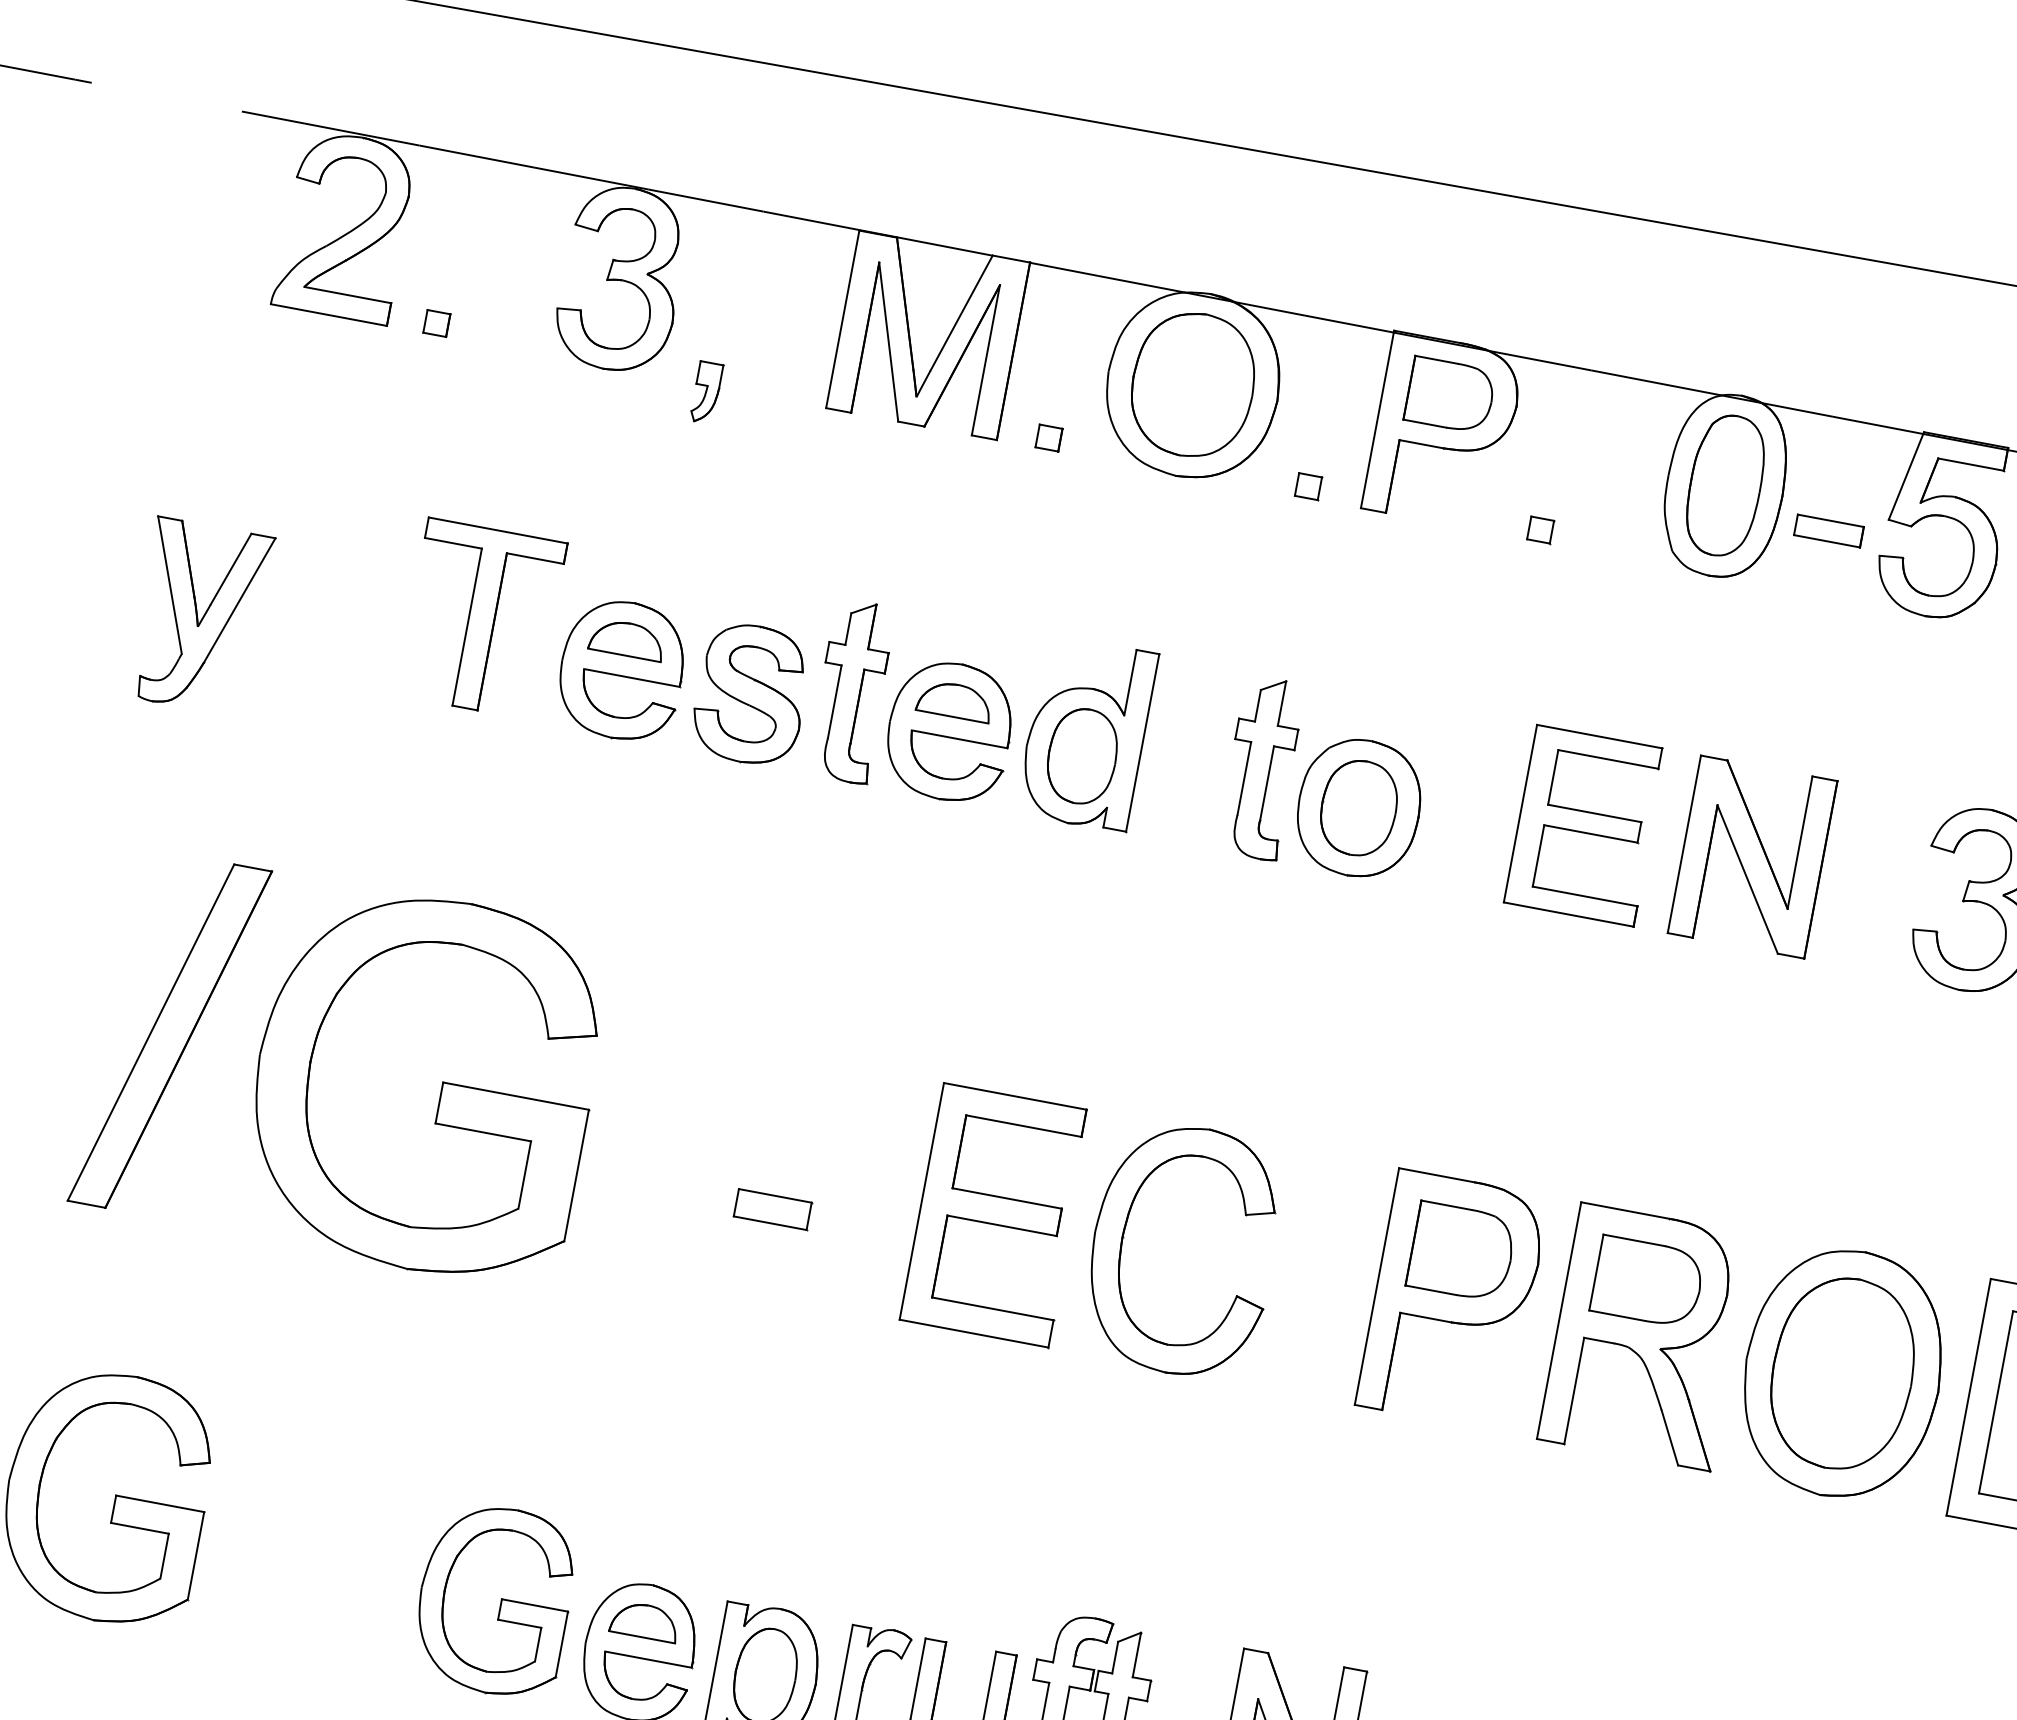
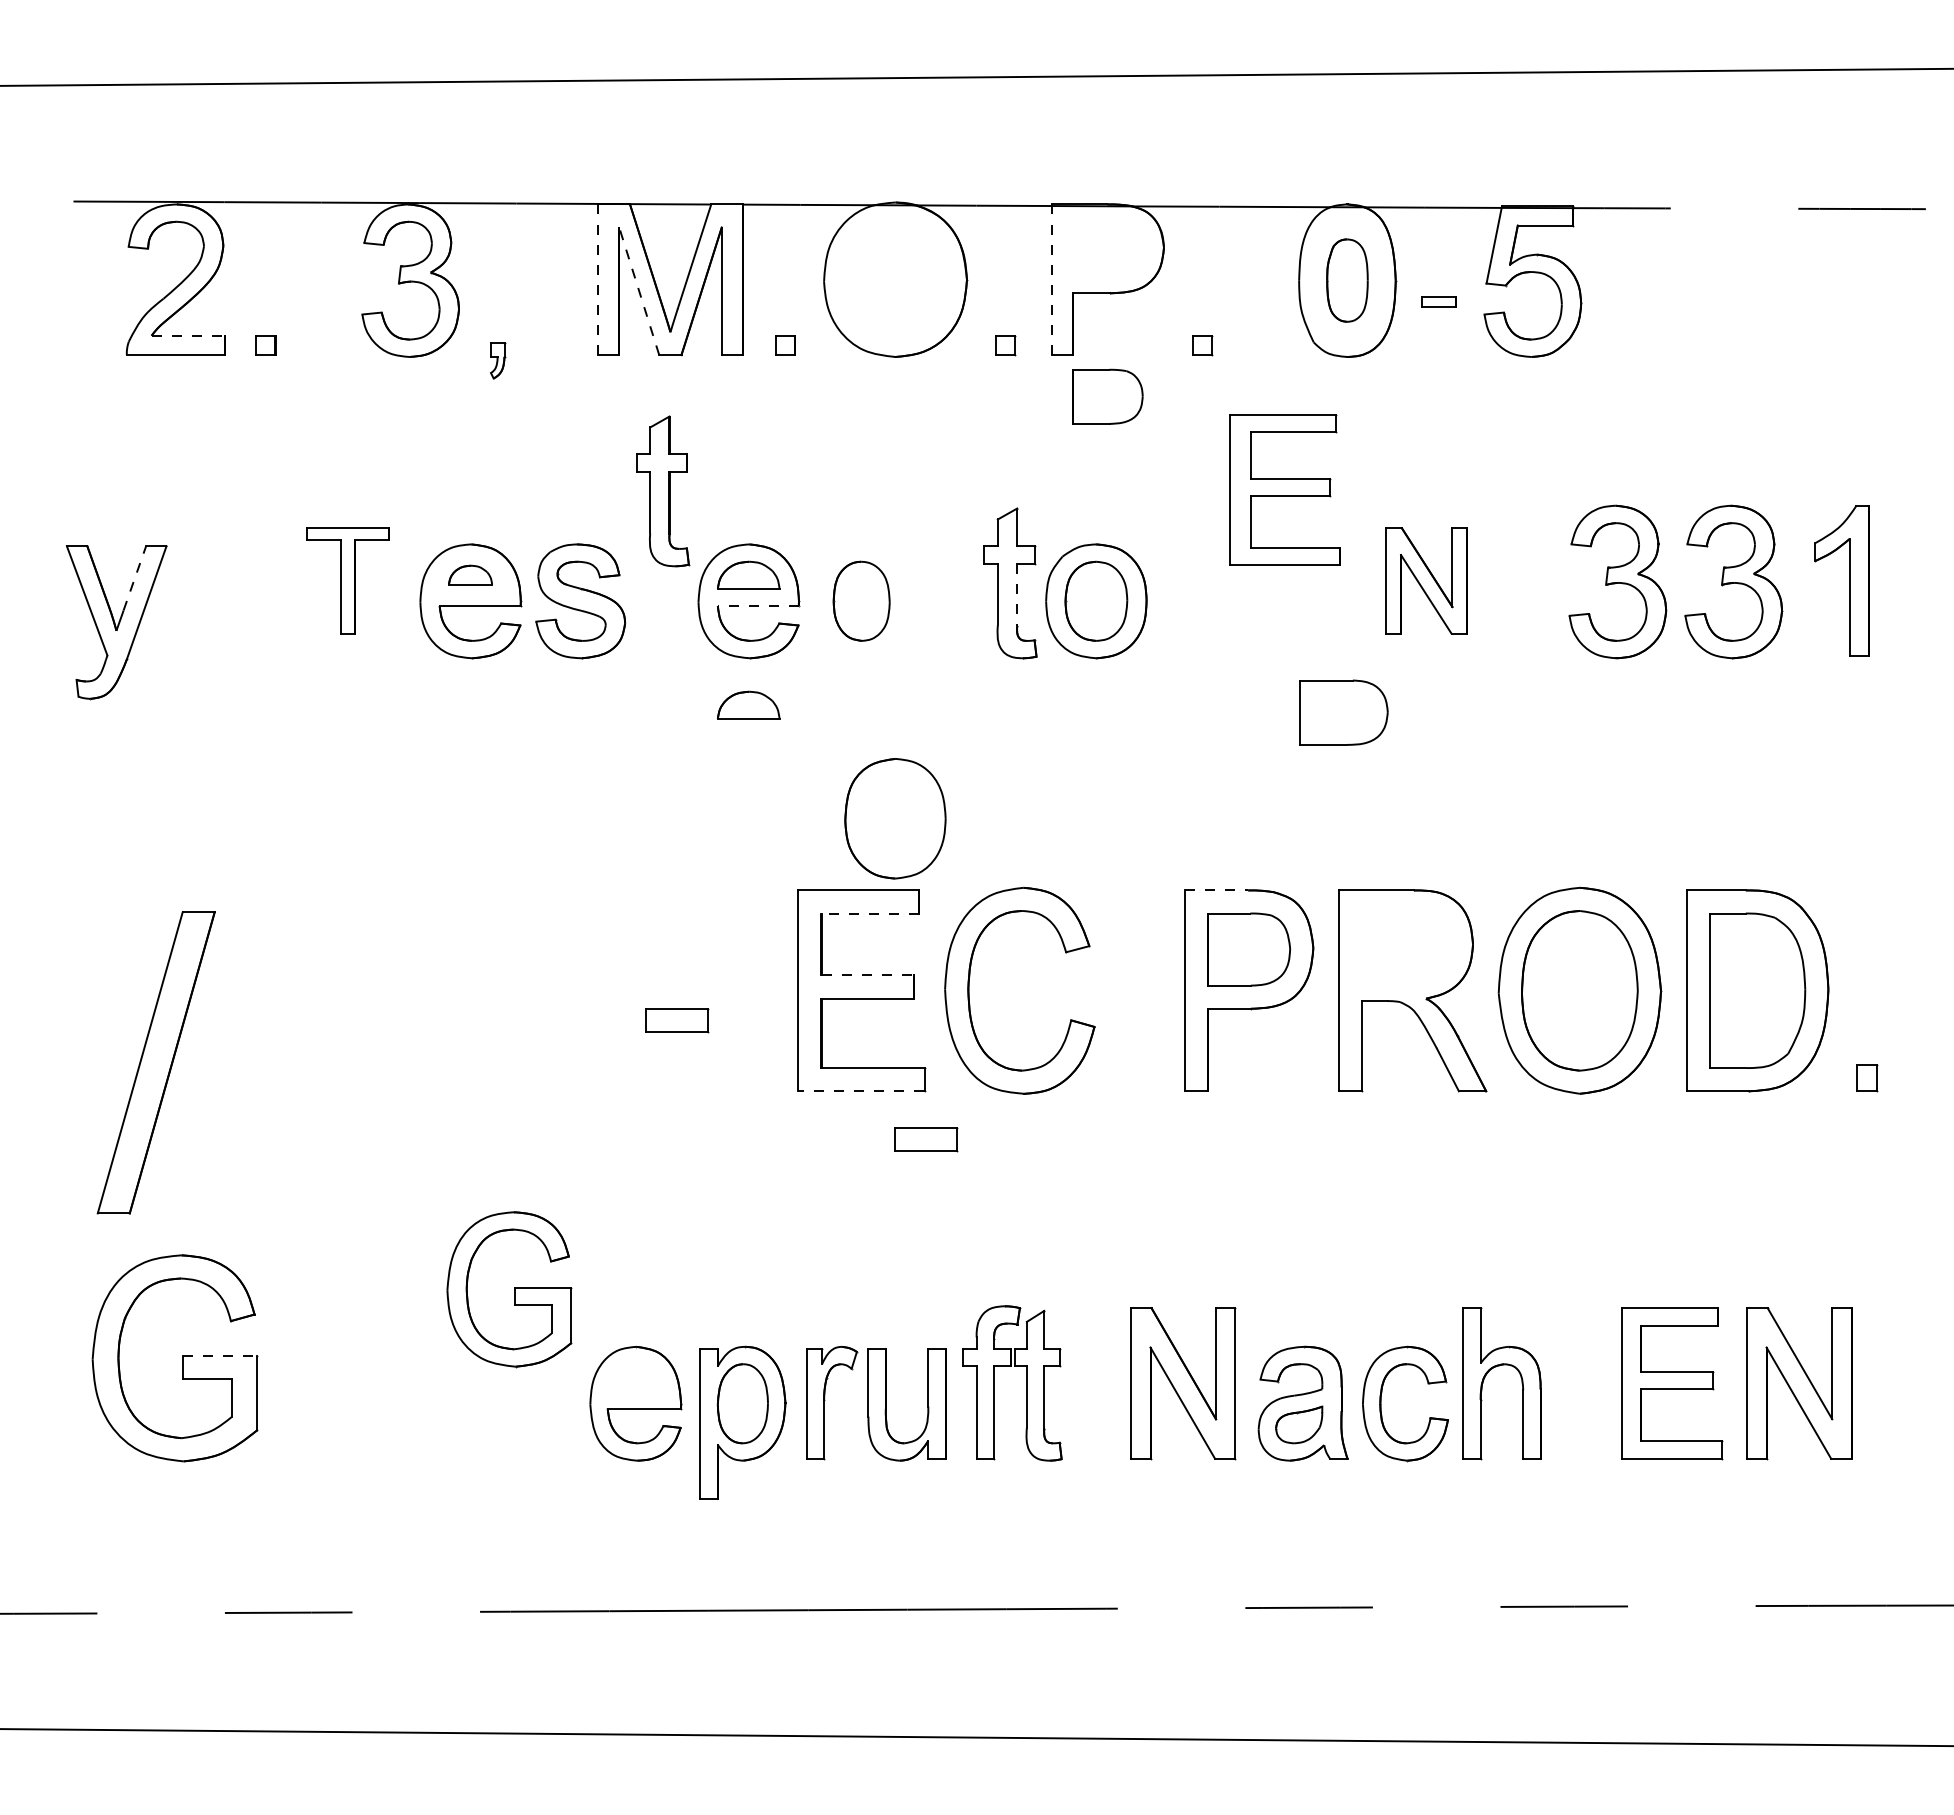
line: (347, 294) -> (188, 335), solid -> dashed
line: (843, 319) -> (598, 279), solid -> dashed
line: (888, 342) -> (639, 291), solid -> dashed
part: (1193, 384) -> (895, 818), moved
part: (706, 392) -> (497, 360), size x0.7
part: (1449, 394) -> (1107, 396), moved
line: (1377, 419) -> (1051, 279), solid -> dashed
part: (1725, 485) -> (1347, 280), size x0.7
part: (1828, 530) -> (1438, 301), size x0.6
line: (232, 568) -> (135, 577), solid -> dashed
part: (481, 618) -> (347, 580), size x0.7
part: (627, 638) -> (470, 574), size x0.7
part: (852, 691) -> (663, 491), moved
part: (1086, 734) -> (861, 582), removed
line: (959, 739) -> (758, 606), solid -> dashed
line: (1267, 783) -> (1017, 595), solid -> dashed
part: (1585, 825) -> (1284, 489), moved
part: (926, 853) -> (748, 704), added
part: (1752, 856) -> (1426, 580), size x0.7
part: (168, 1035) -> (155, 1062), moved
part: (442, 1086) -> (387, 970), removed
line: (1024, 1126) -> (870, 913), solid -> dashed
line: (1436, 1175) -> (1216, 890), solid -> dashed
line: (1007, 1198) -> (868, 975), solid -> dashed
part: (1647, 1281) -> (1343, 712), moved
line: (972, 1333) -> (860, 1091), solid -> dashed
part: (1040, 1404) -> (926, 1139), added
line: (160, 1503) -> (220, 1355), solid -> dashed
part: (495, 1600) -> (509, 1289), moved
part: (644, 1621) -> (635, 1377), removed

